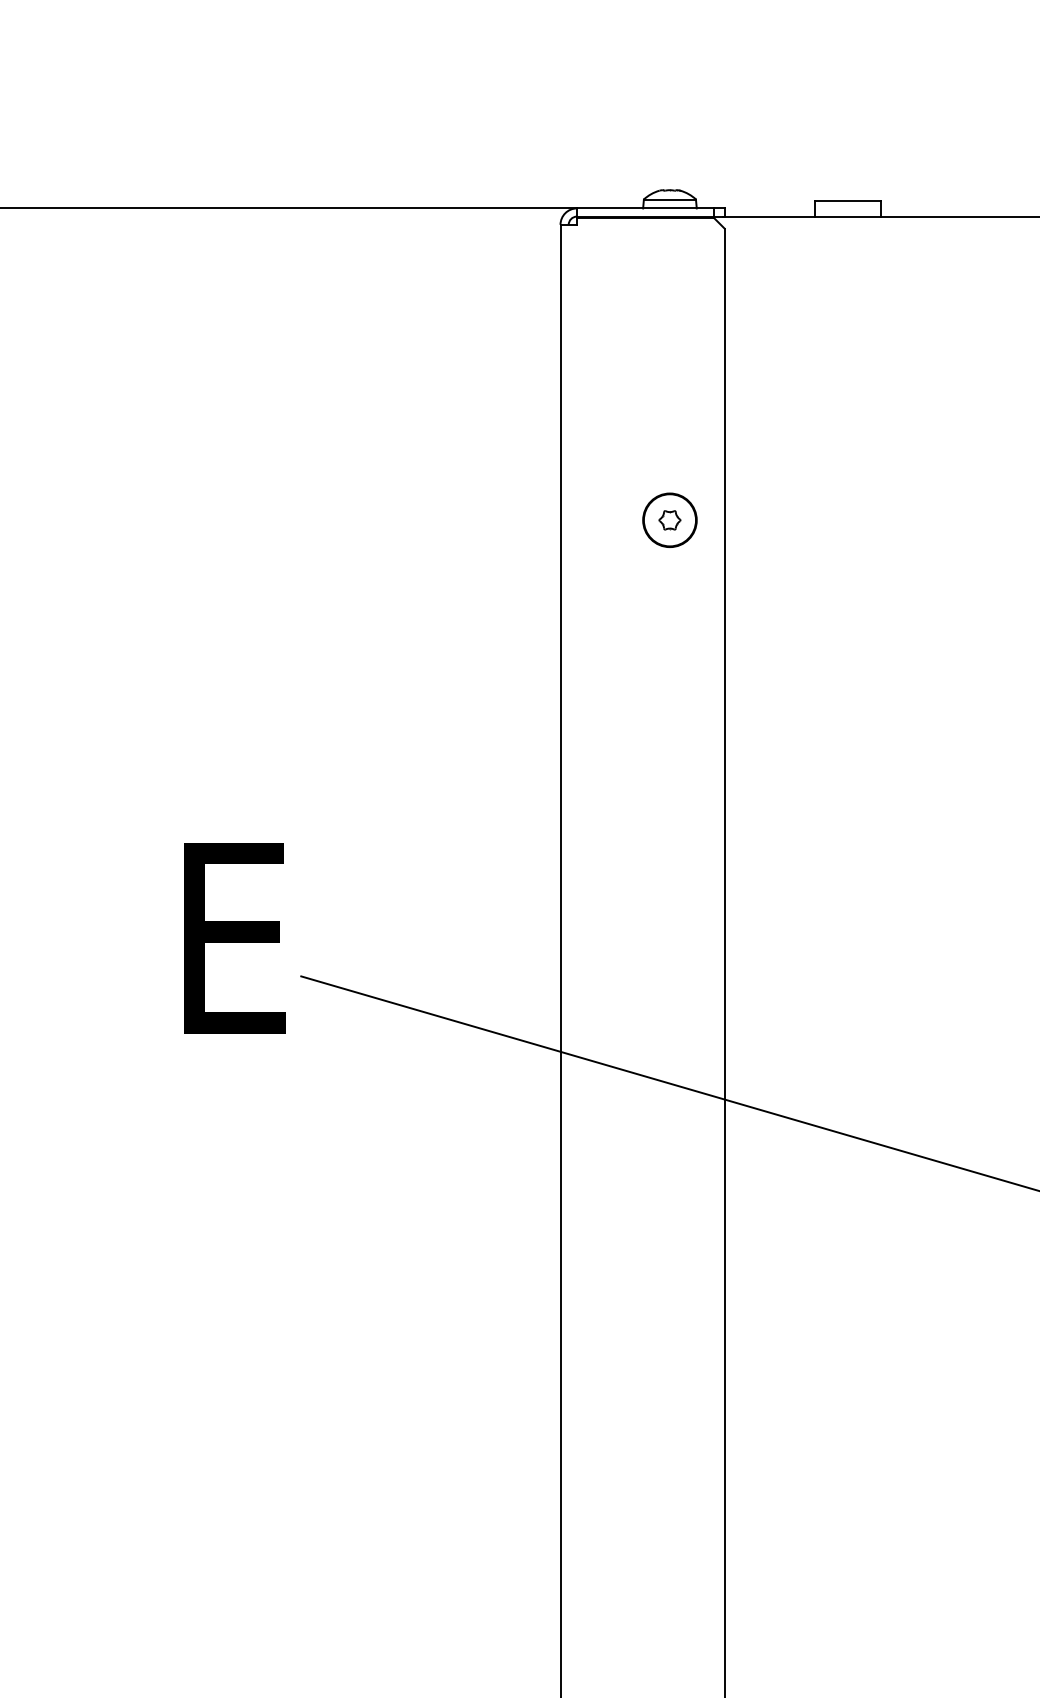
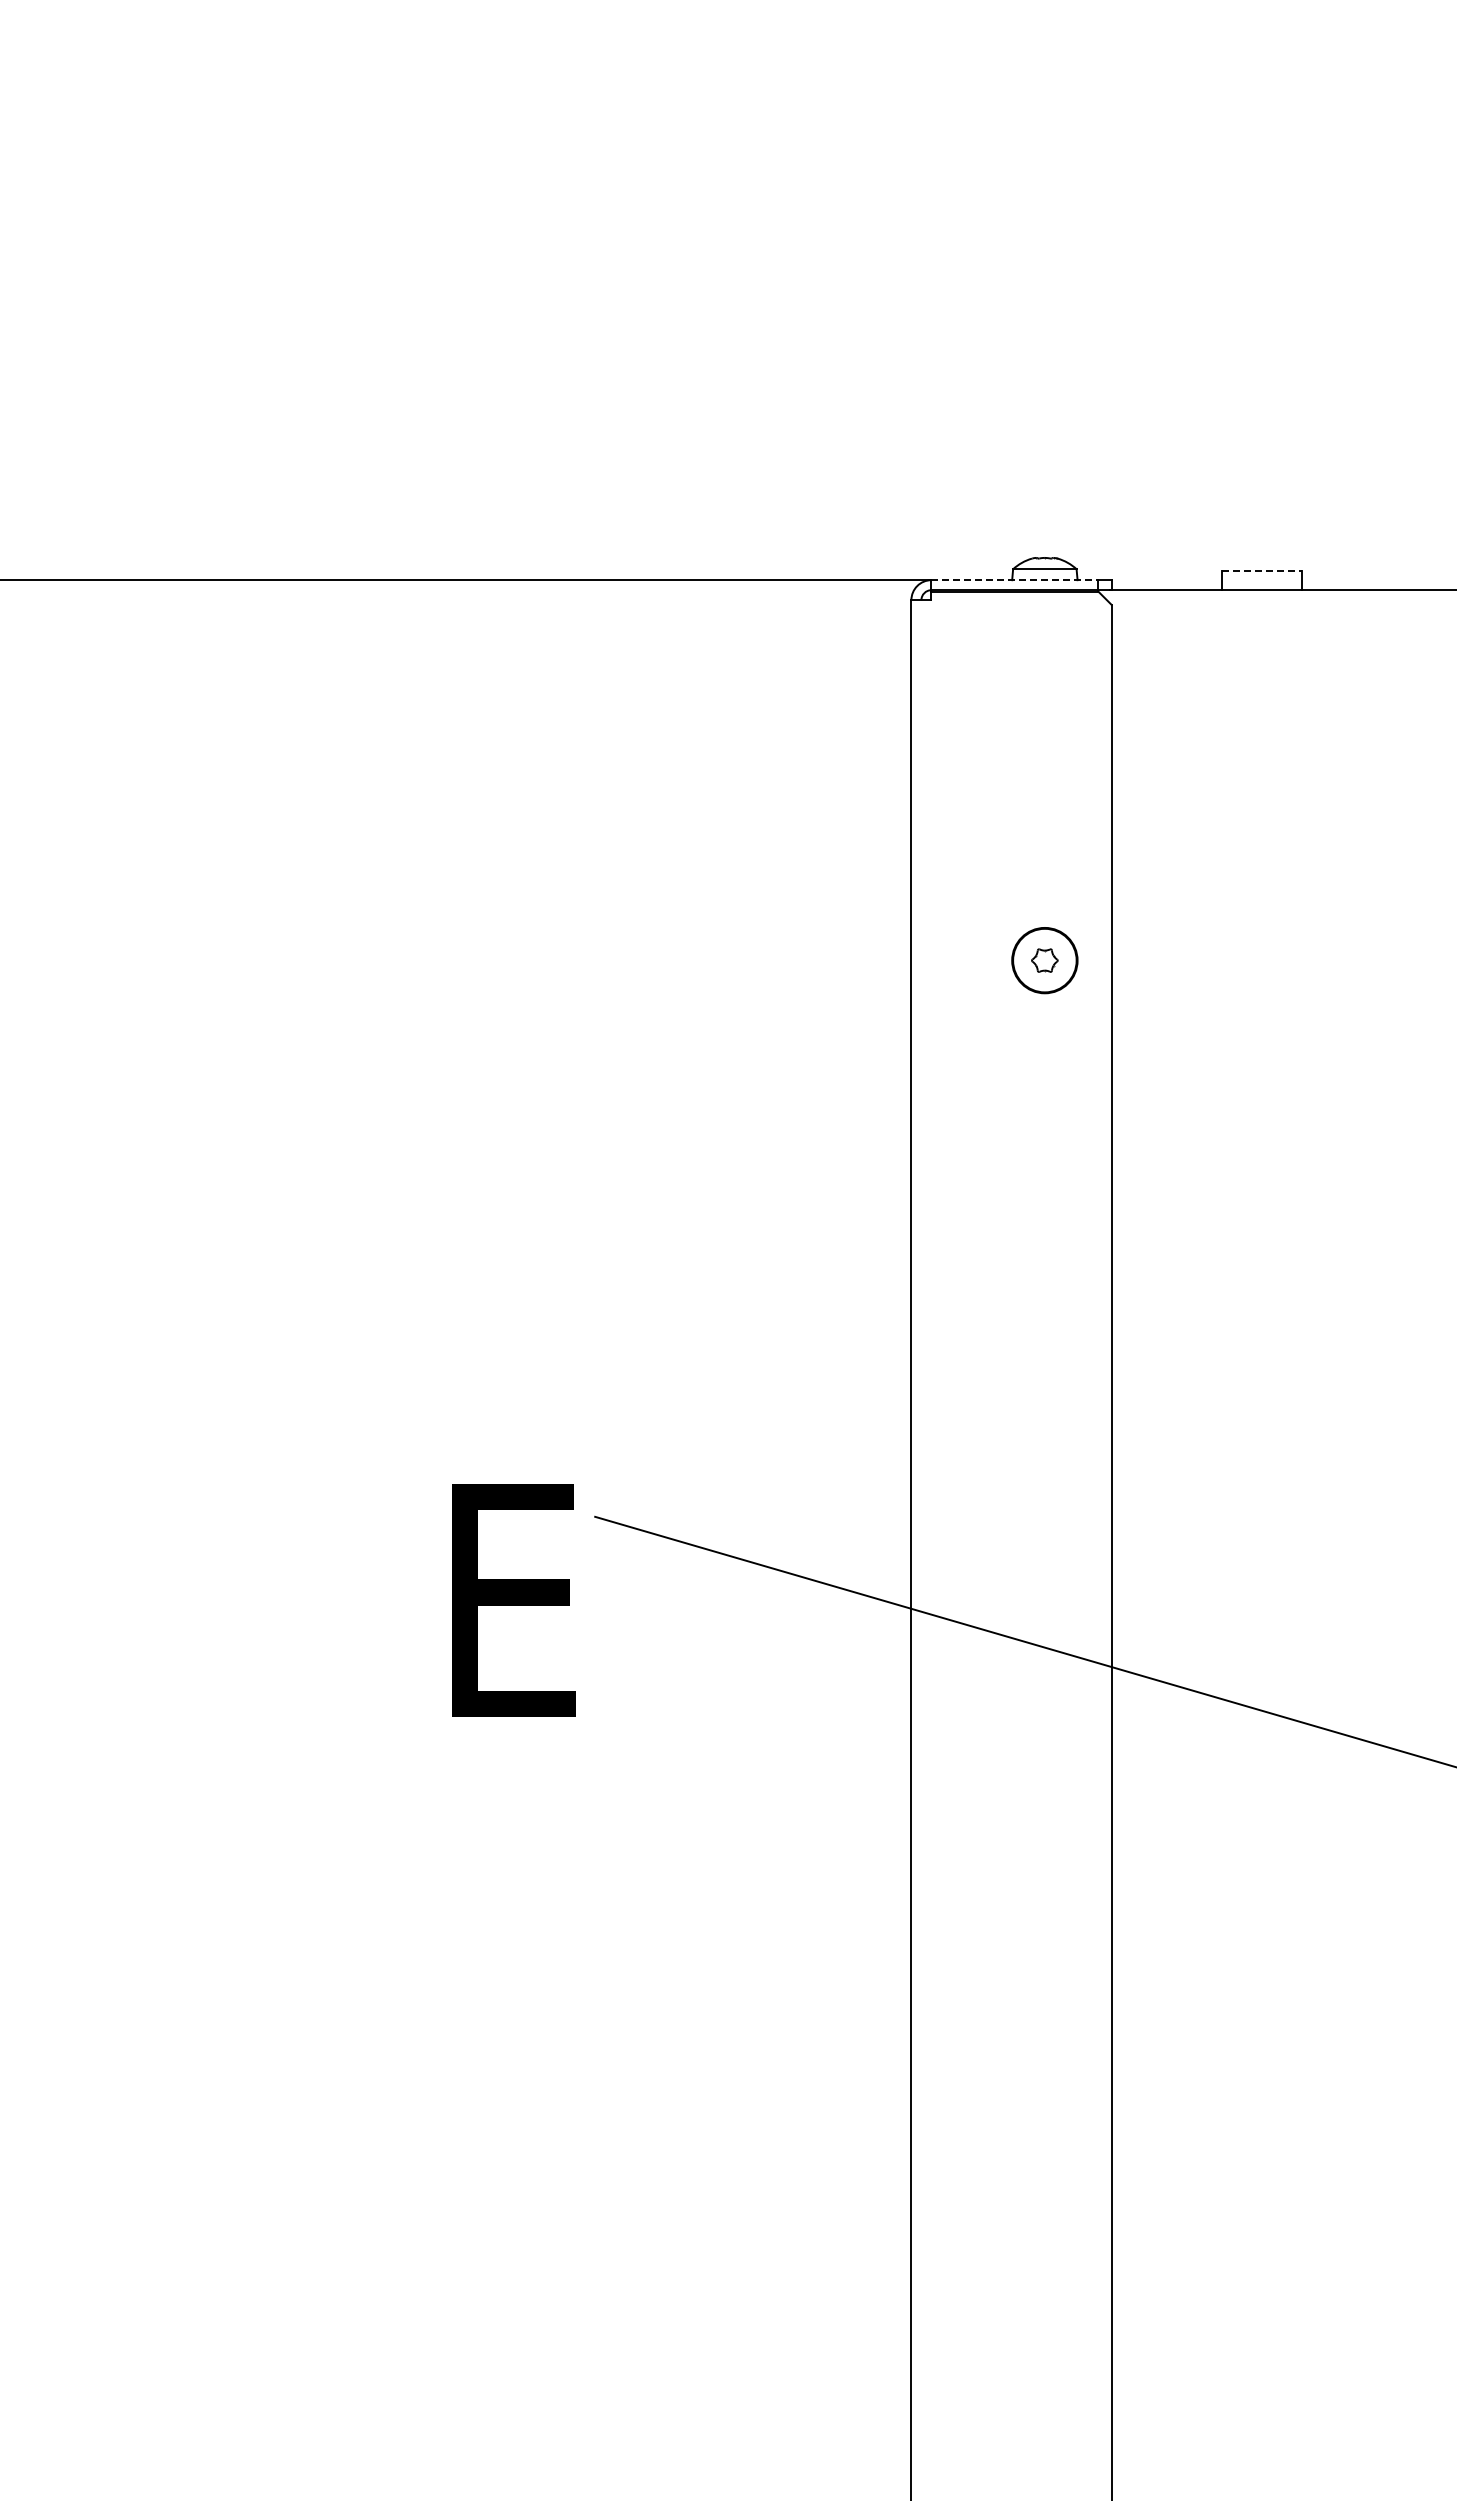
line: (848, 200) -> (1262, 570), solid -> dashed
line: (645, 208) -> (1015, 580), solid -> dashed
text: (234, 938) -> (513, 1600), moved

